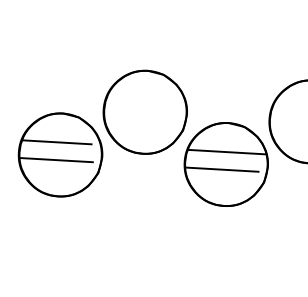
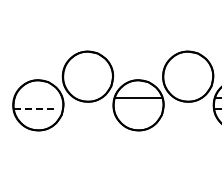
line: (56, 141) -> (35, 97), removed
line: (57, 160) -> (36, 108), solid -> dashed
line: (222, 169) -> (136, 108), removed

